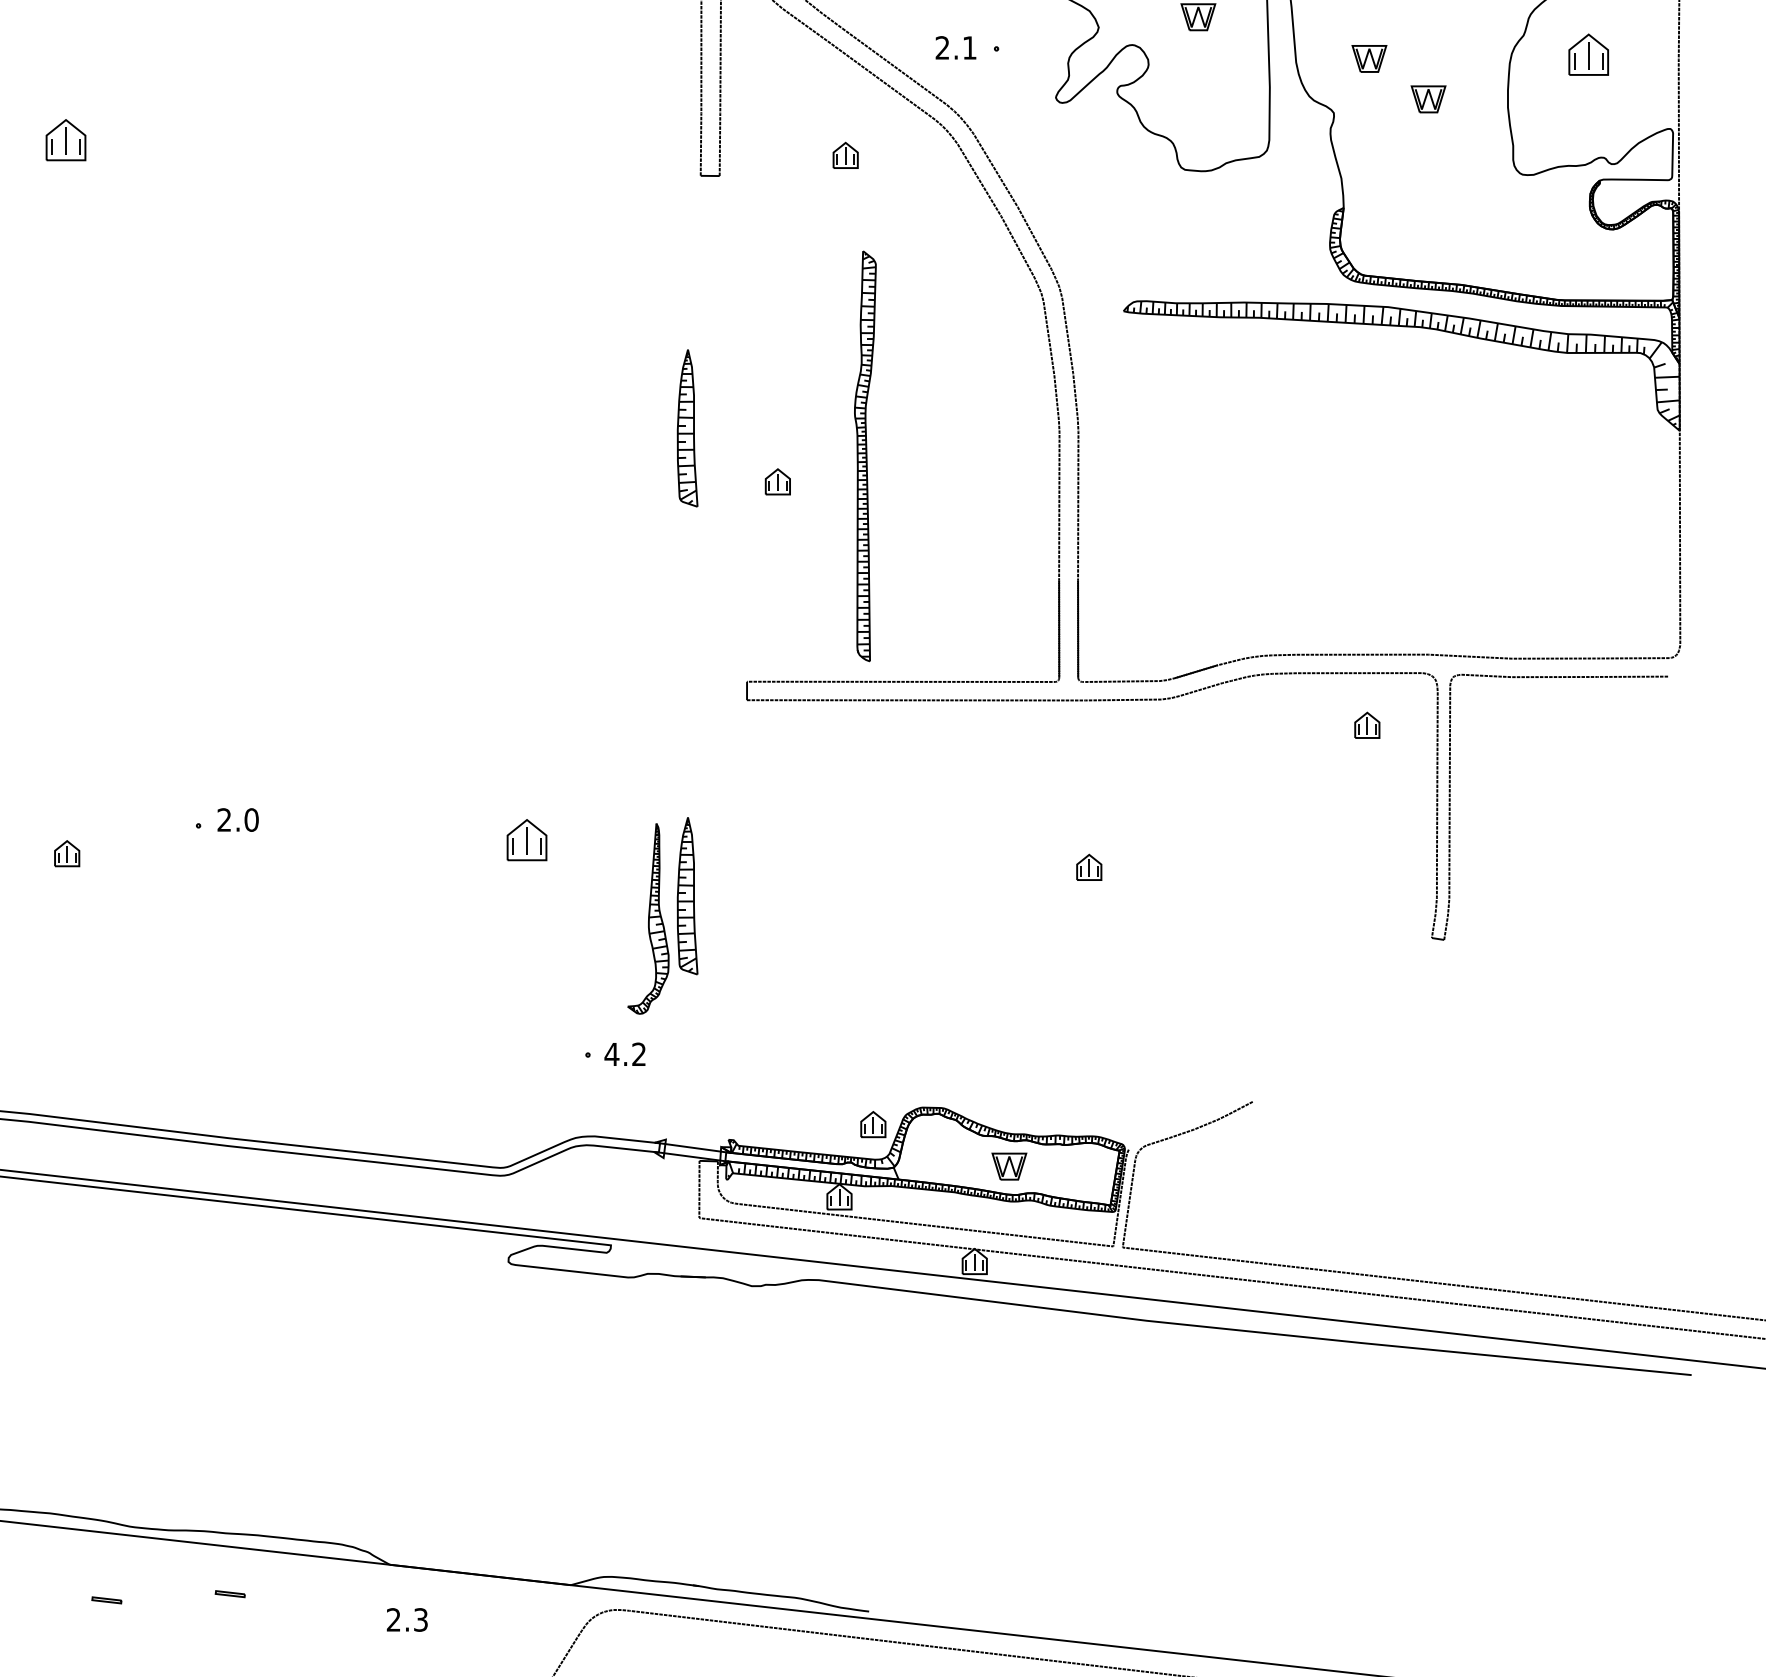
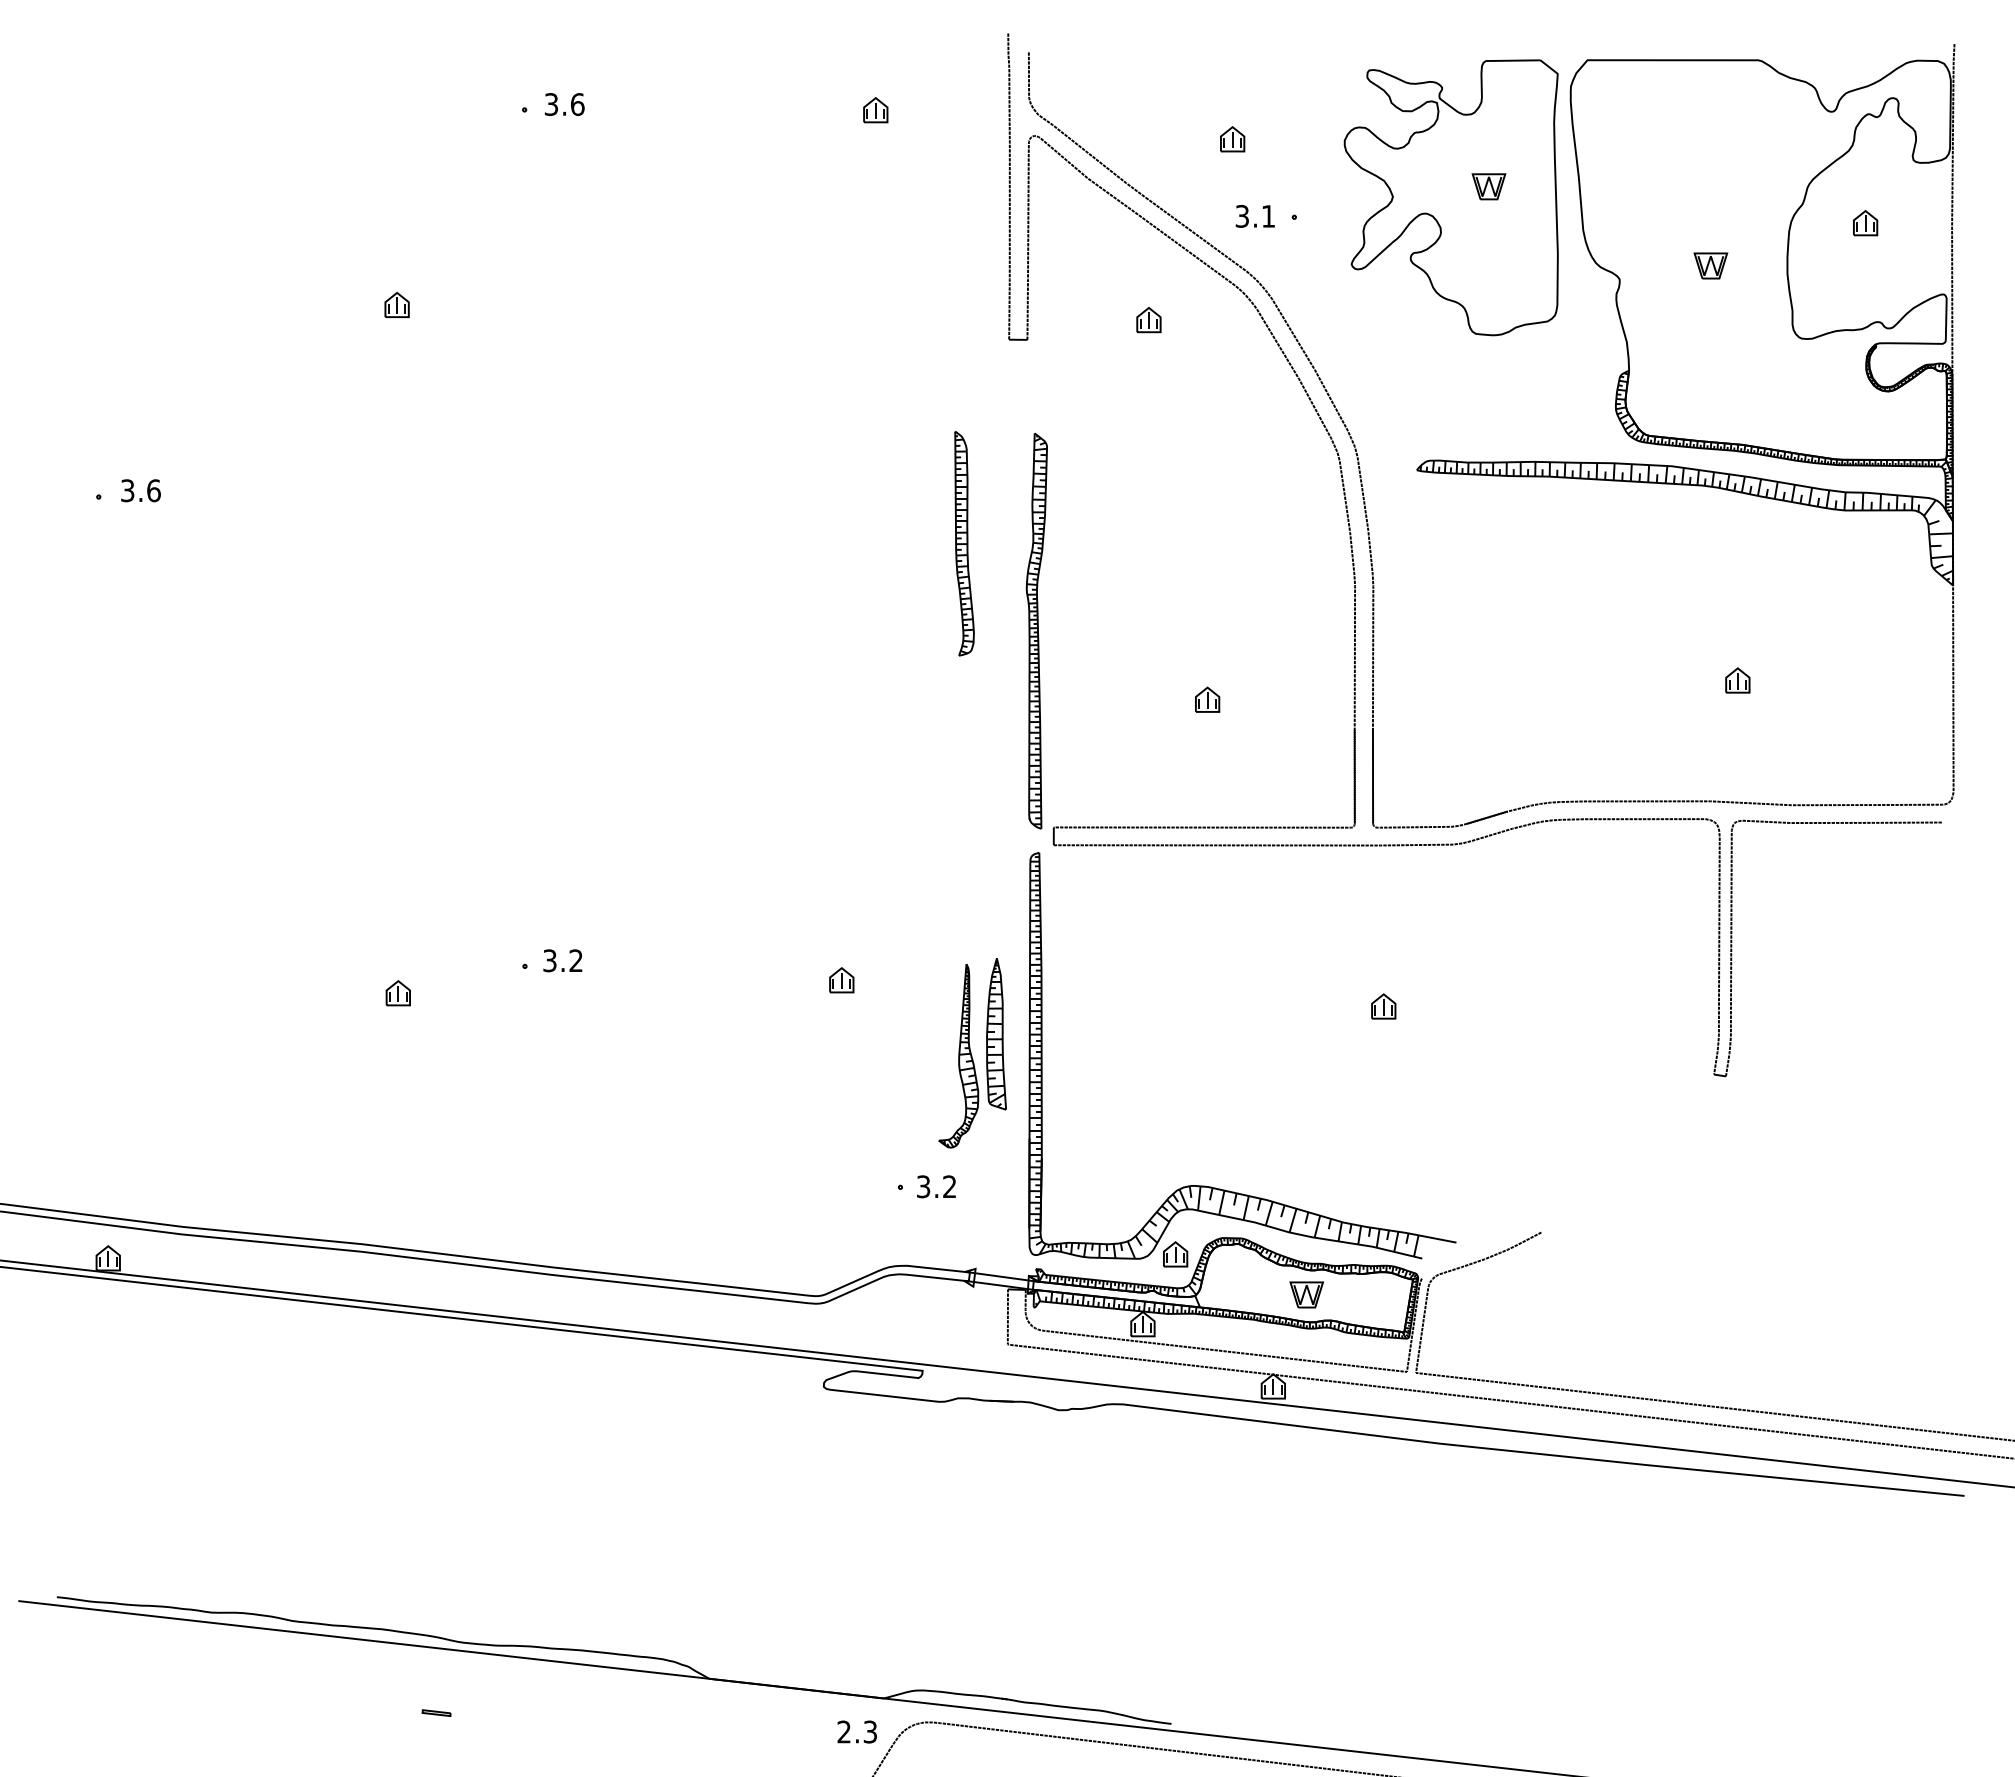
text: (941, 48) -> (1241, 216), 2.1 -> 3.1
part: (1588, 55) -> (1865, 223), size x0.62
part: (1369, 58) -> (1653, 226), removed
part: (65, 139) -> (396, 304), size x0.62
part: (654, 387) -> (964, 543), added
part: (687, 428) -> (996, 583), removed
part: (864, 455) -> (1036, 630), moved
part: (777, 481) -> (1207, 699), moved
part: (1366, 725) -> (1737, 680), moved
text: (238, 819) -> (563, 960), 2.0 -> 3.2
part: (526, 840) -> (841, 980), size x0.62
text: (611, 1054) -> (923, 1186), 4.2 -> 3.2
part: (915, 1055) -> (1216, 1187), added
part: (230, 1593) -> (555, 1706), removed
text: (406, 1619) -> (856, 1731), moved

